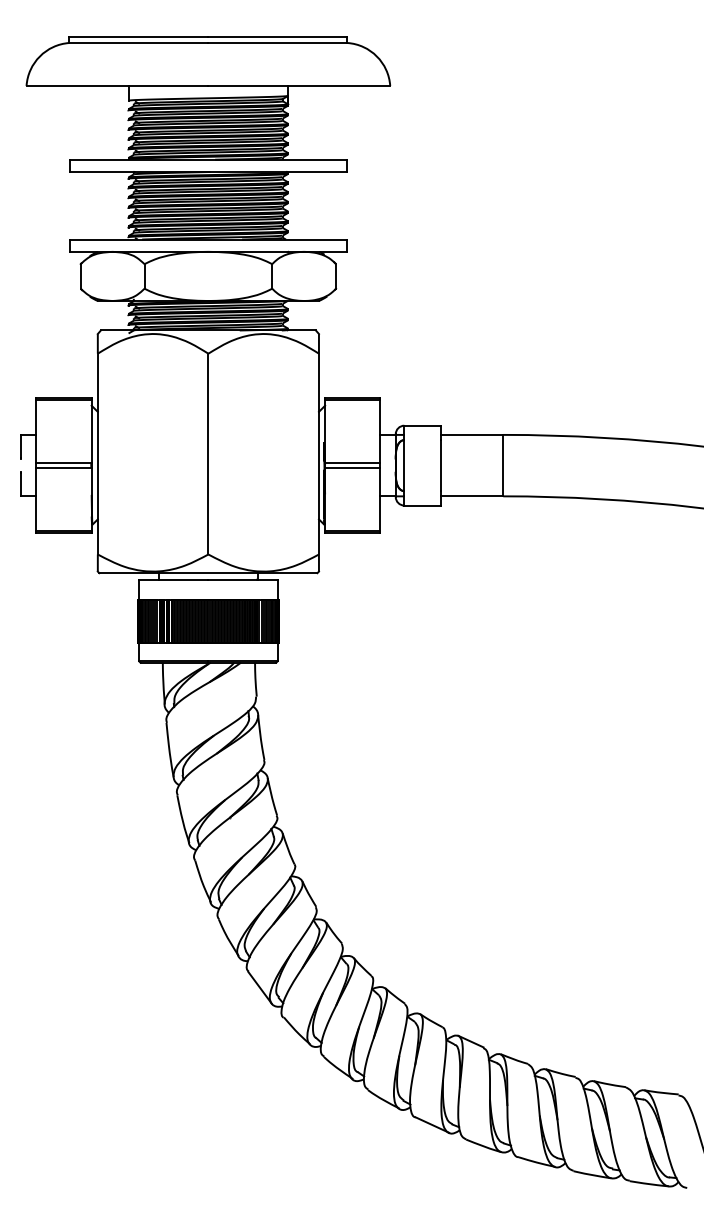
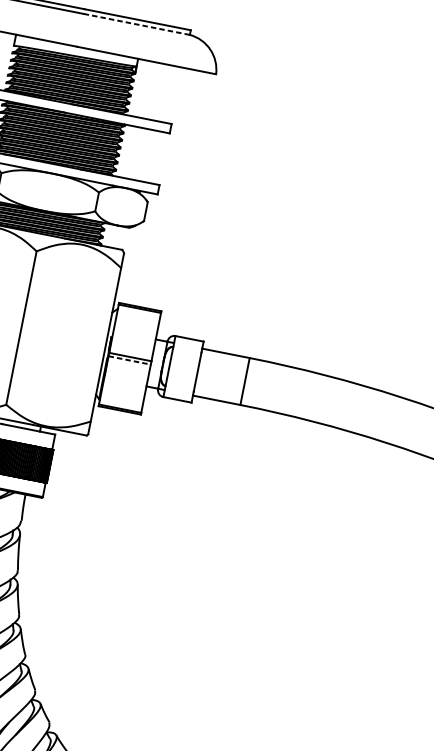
line: (278, 43) -> (137, 24), solid -> dashed
line: (352, 467) -> (129, 360), solid -> dashed

